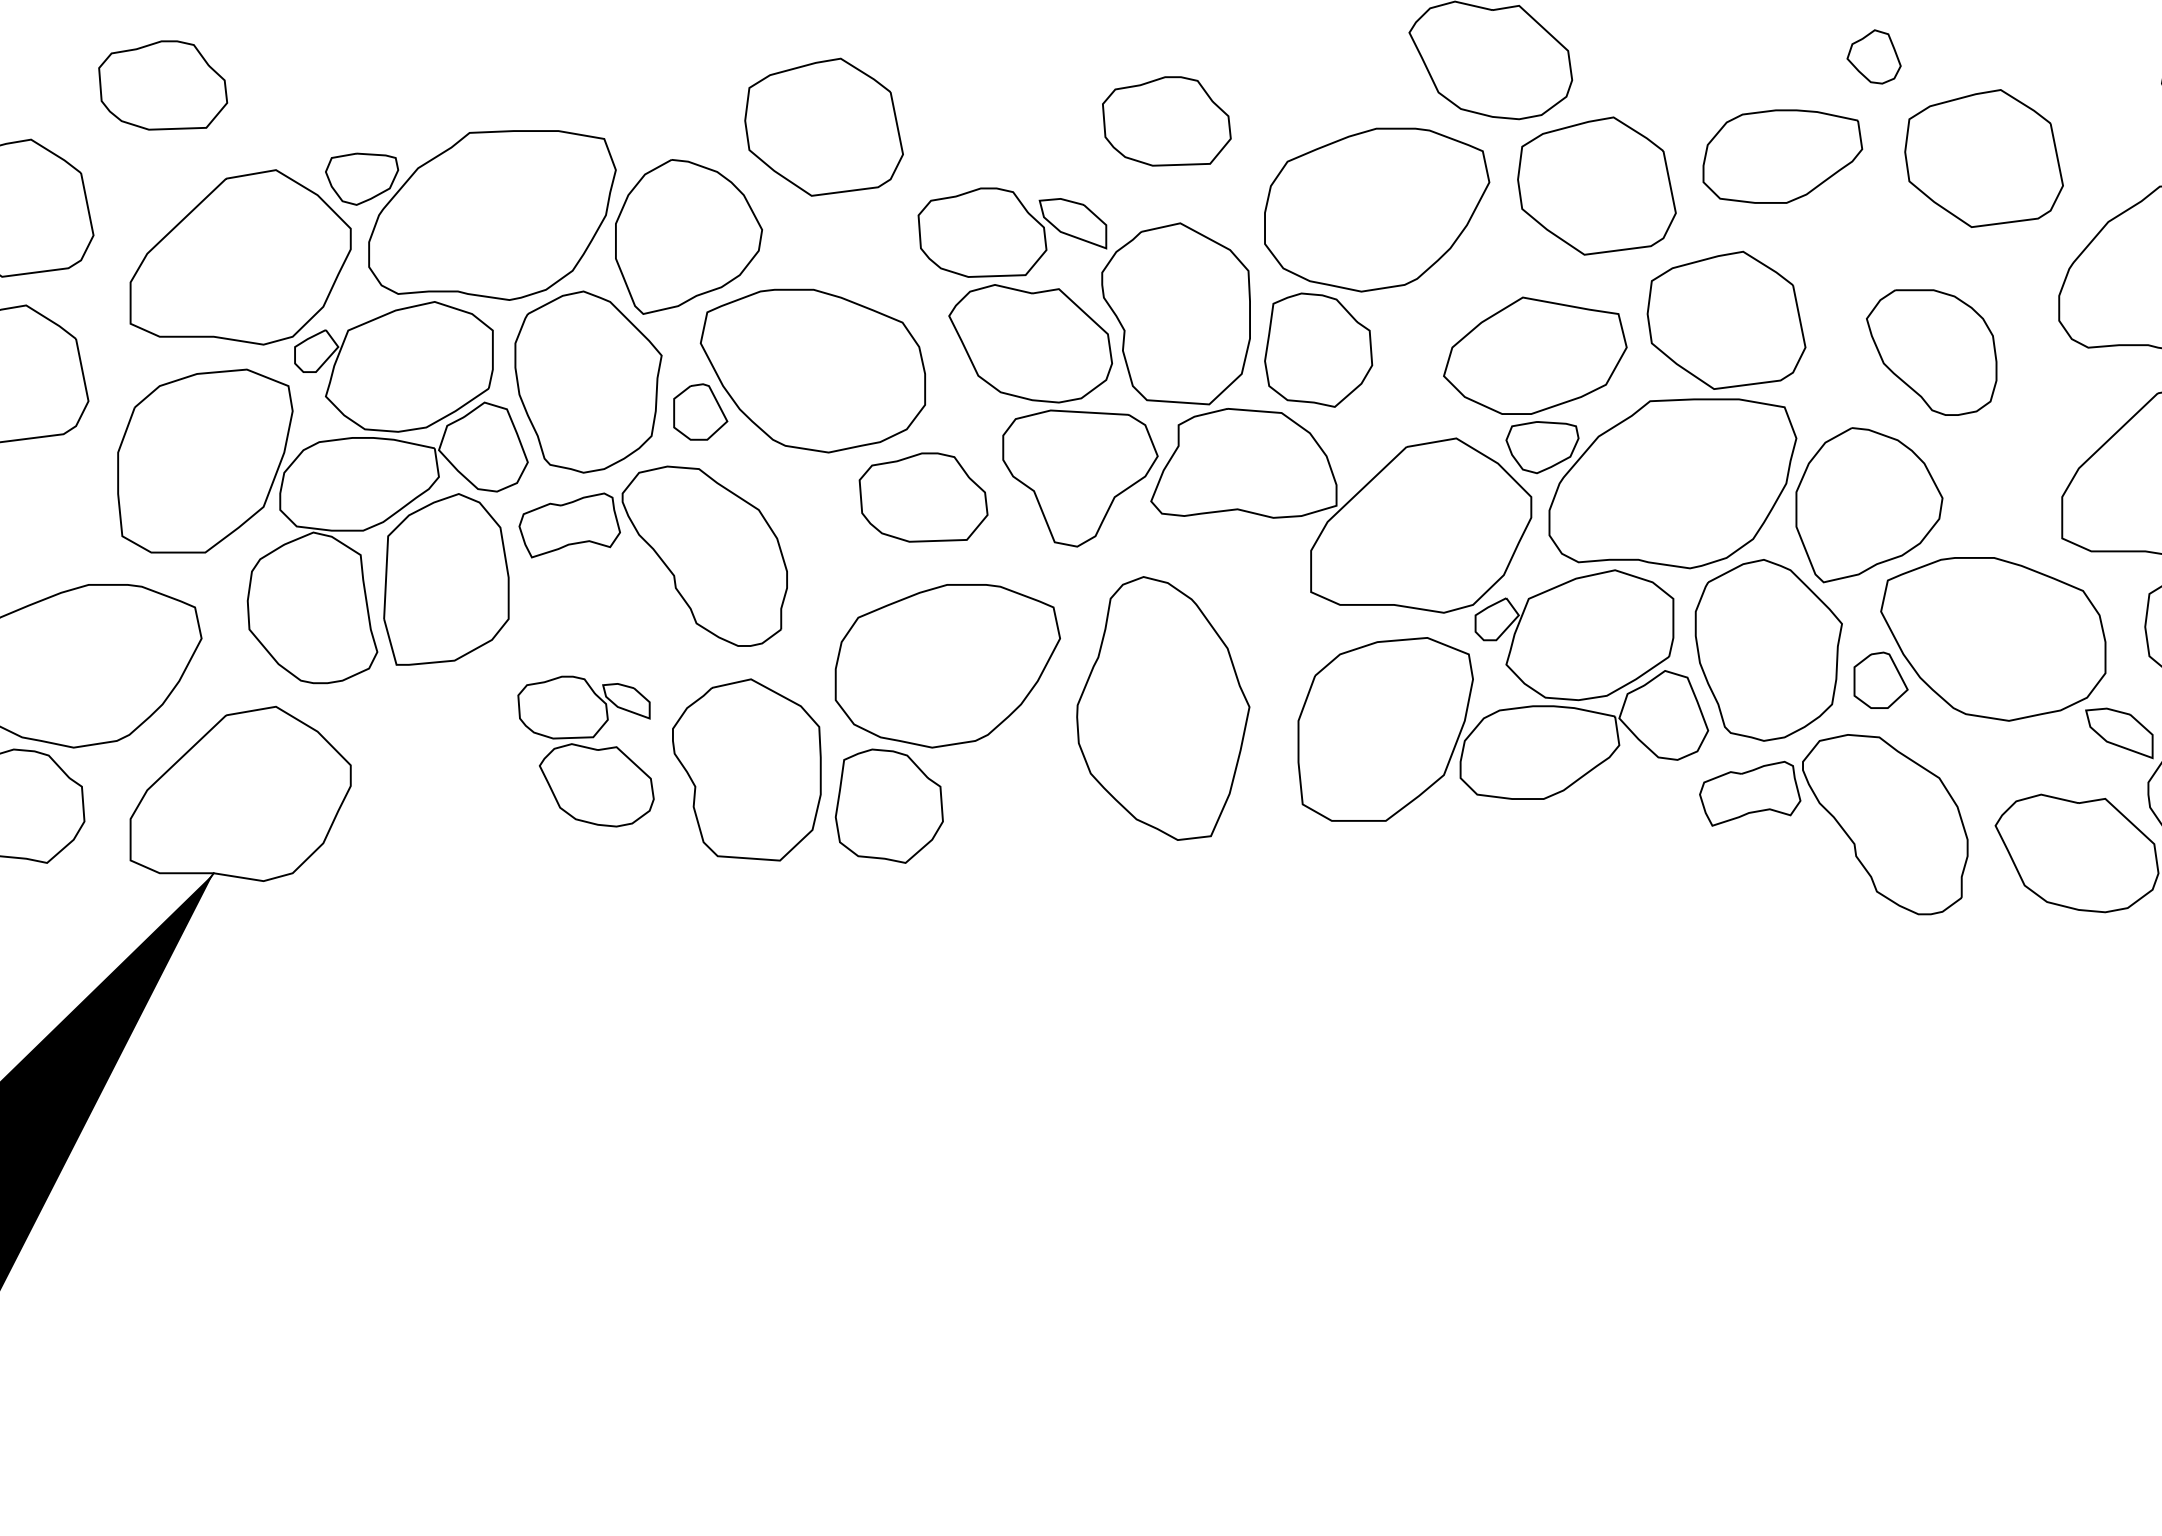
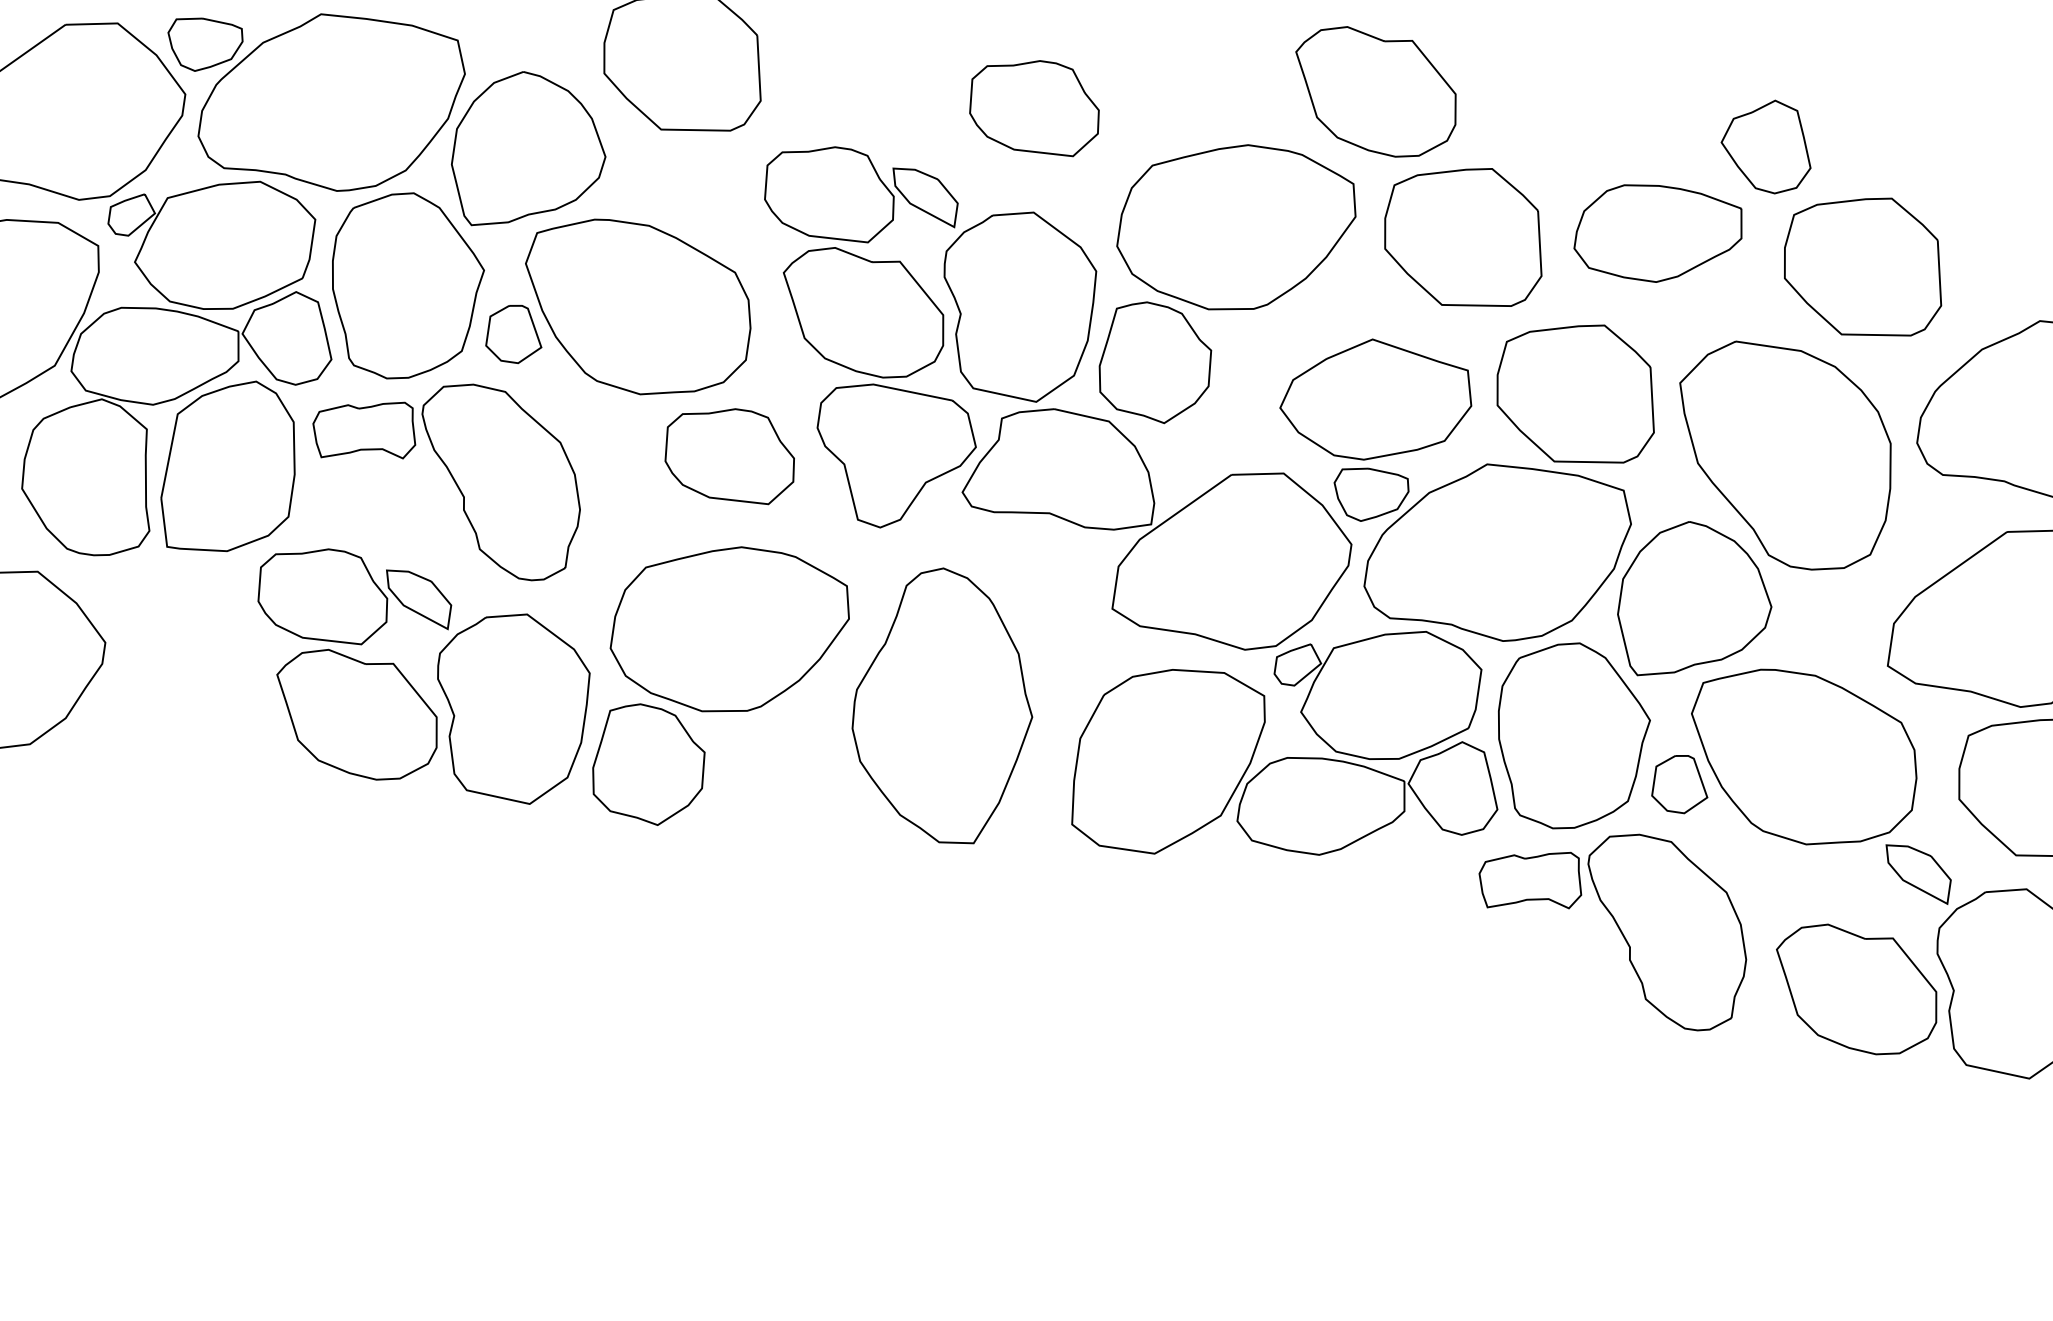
part: (1873, 56) -> (1766, 145), size x1.67
part: (1931, 352) -> (1781, 456), size x1.67
part: (585, 751) -> (347, 663), size x1.43

